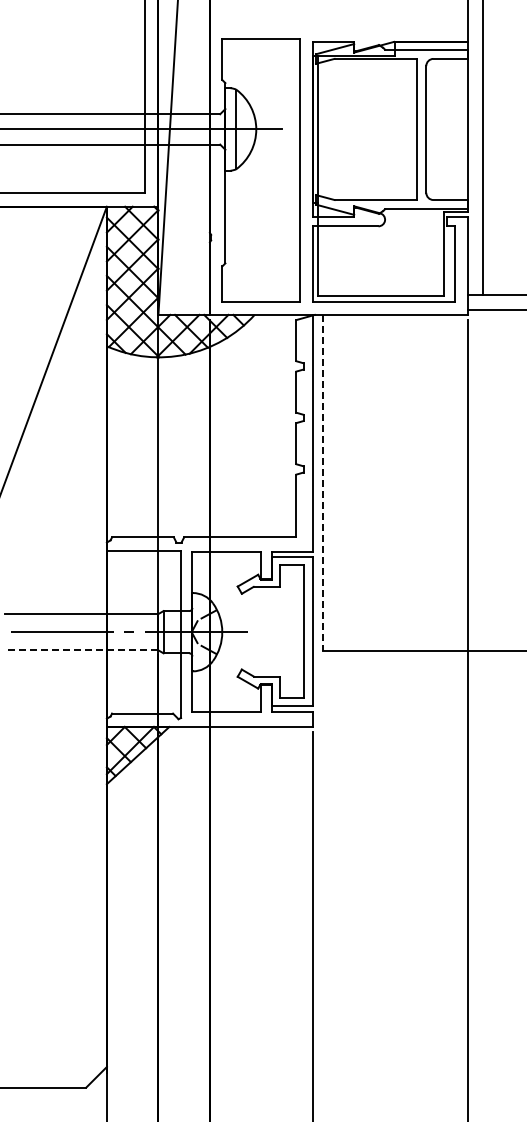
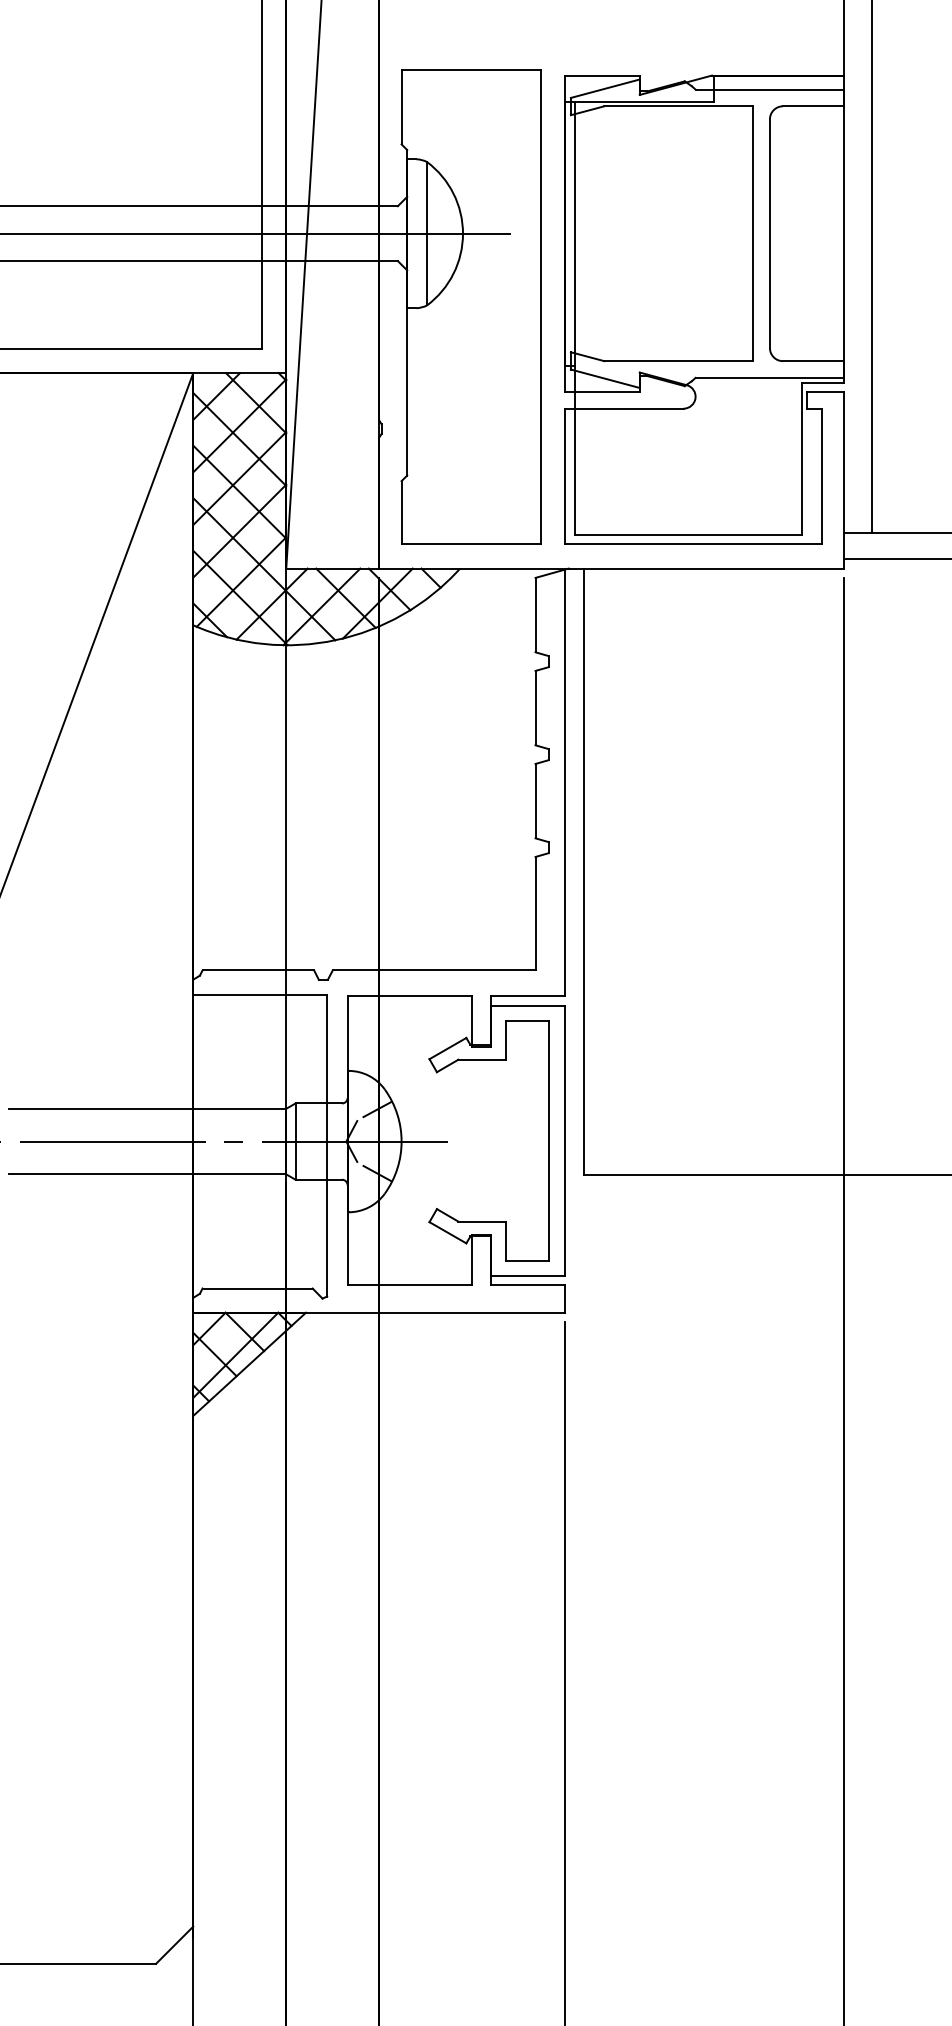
line: (323, 482) -> (584, 871), dashed -> solid
line: (81, 650) -> (147, 1174), dashed -> solid

